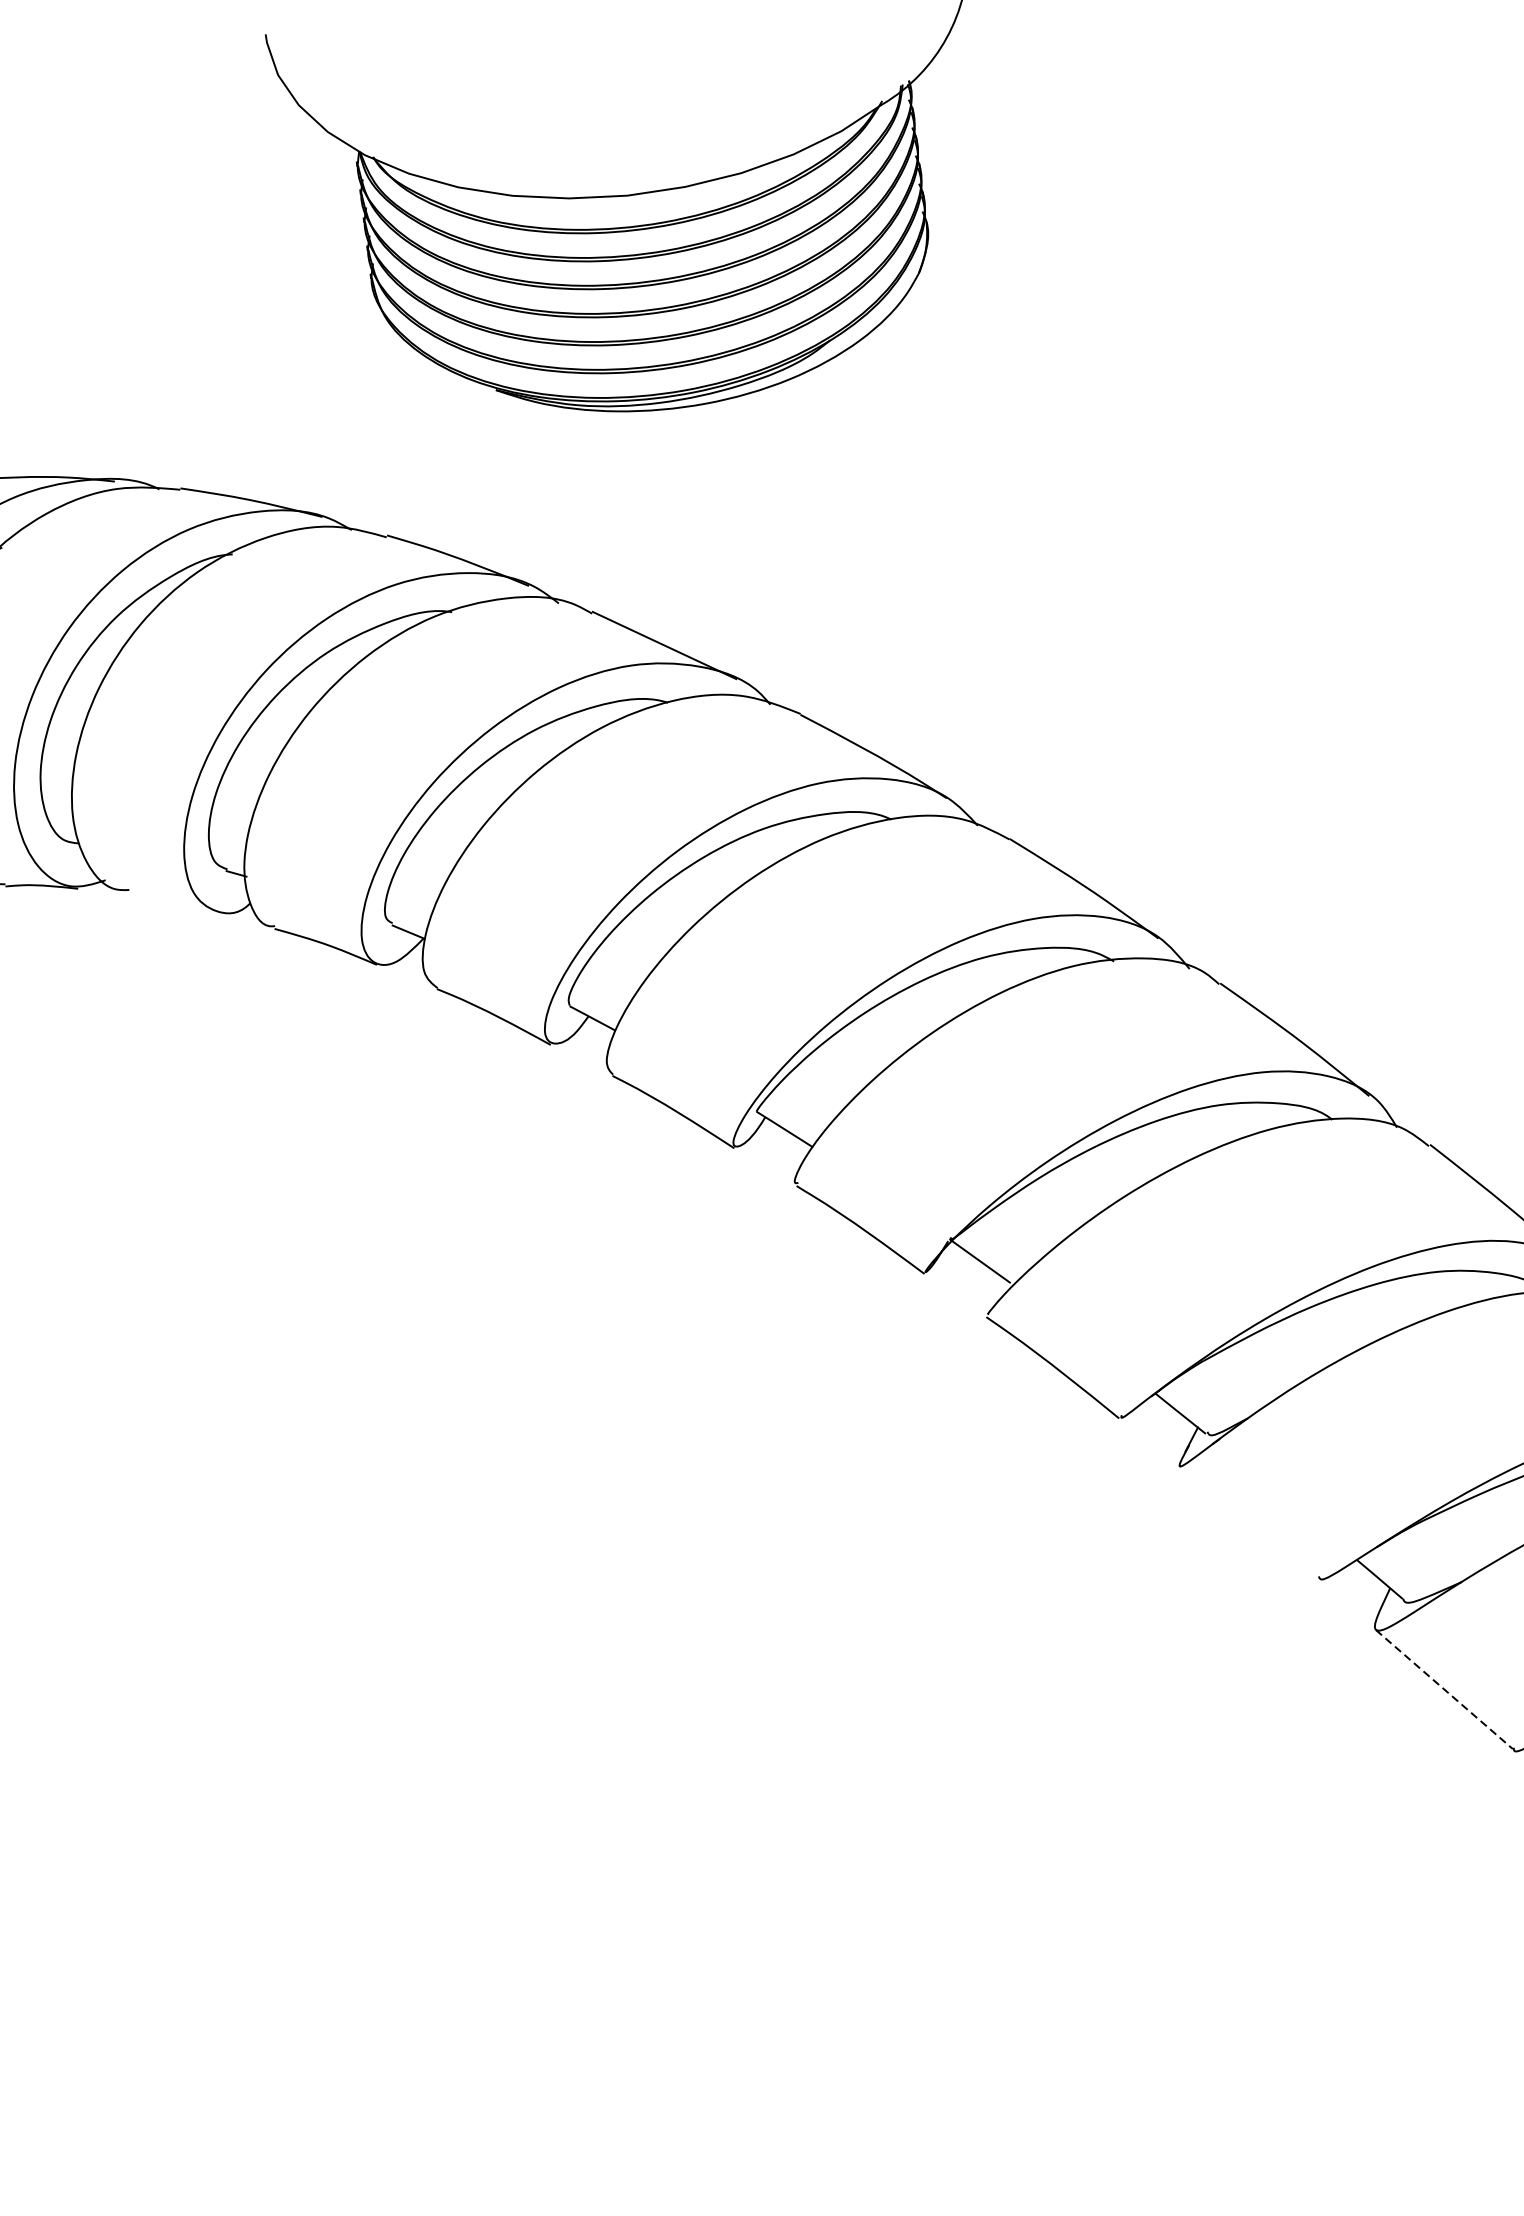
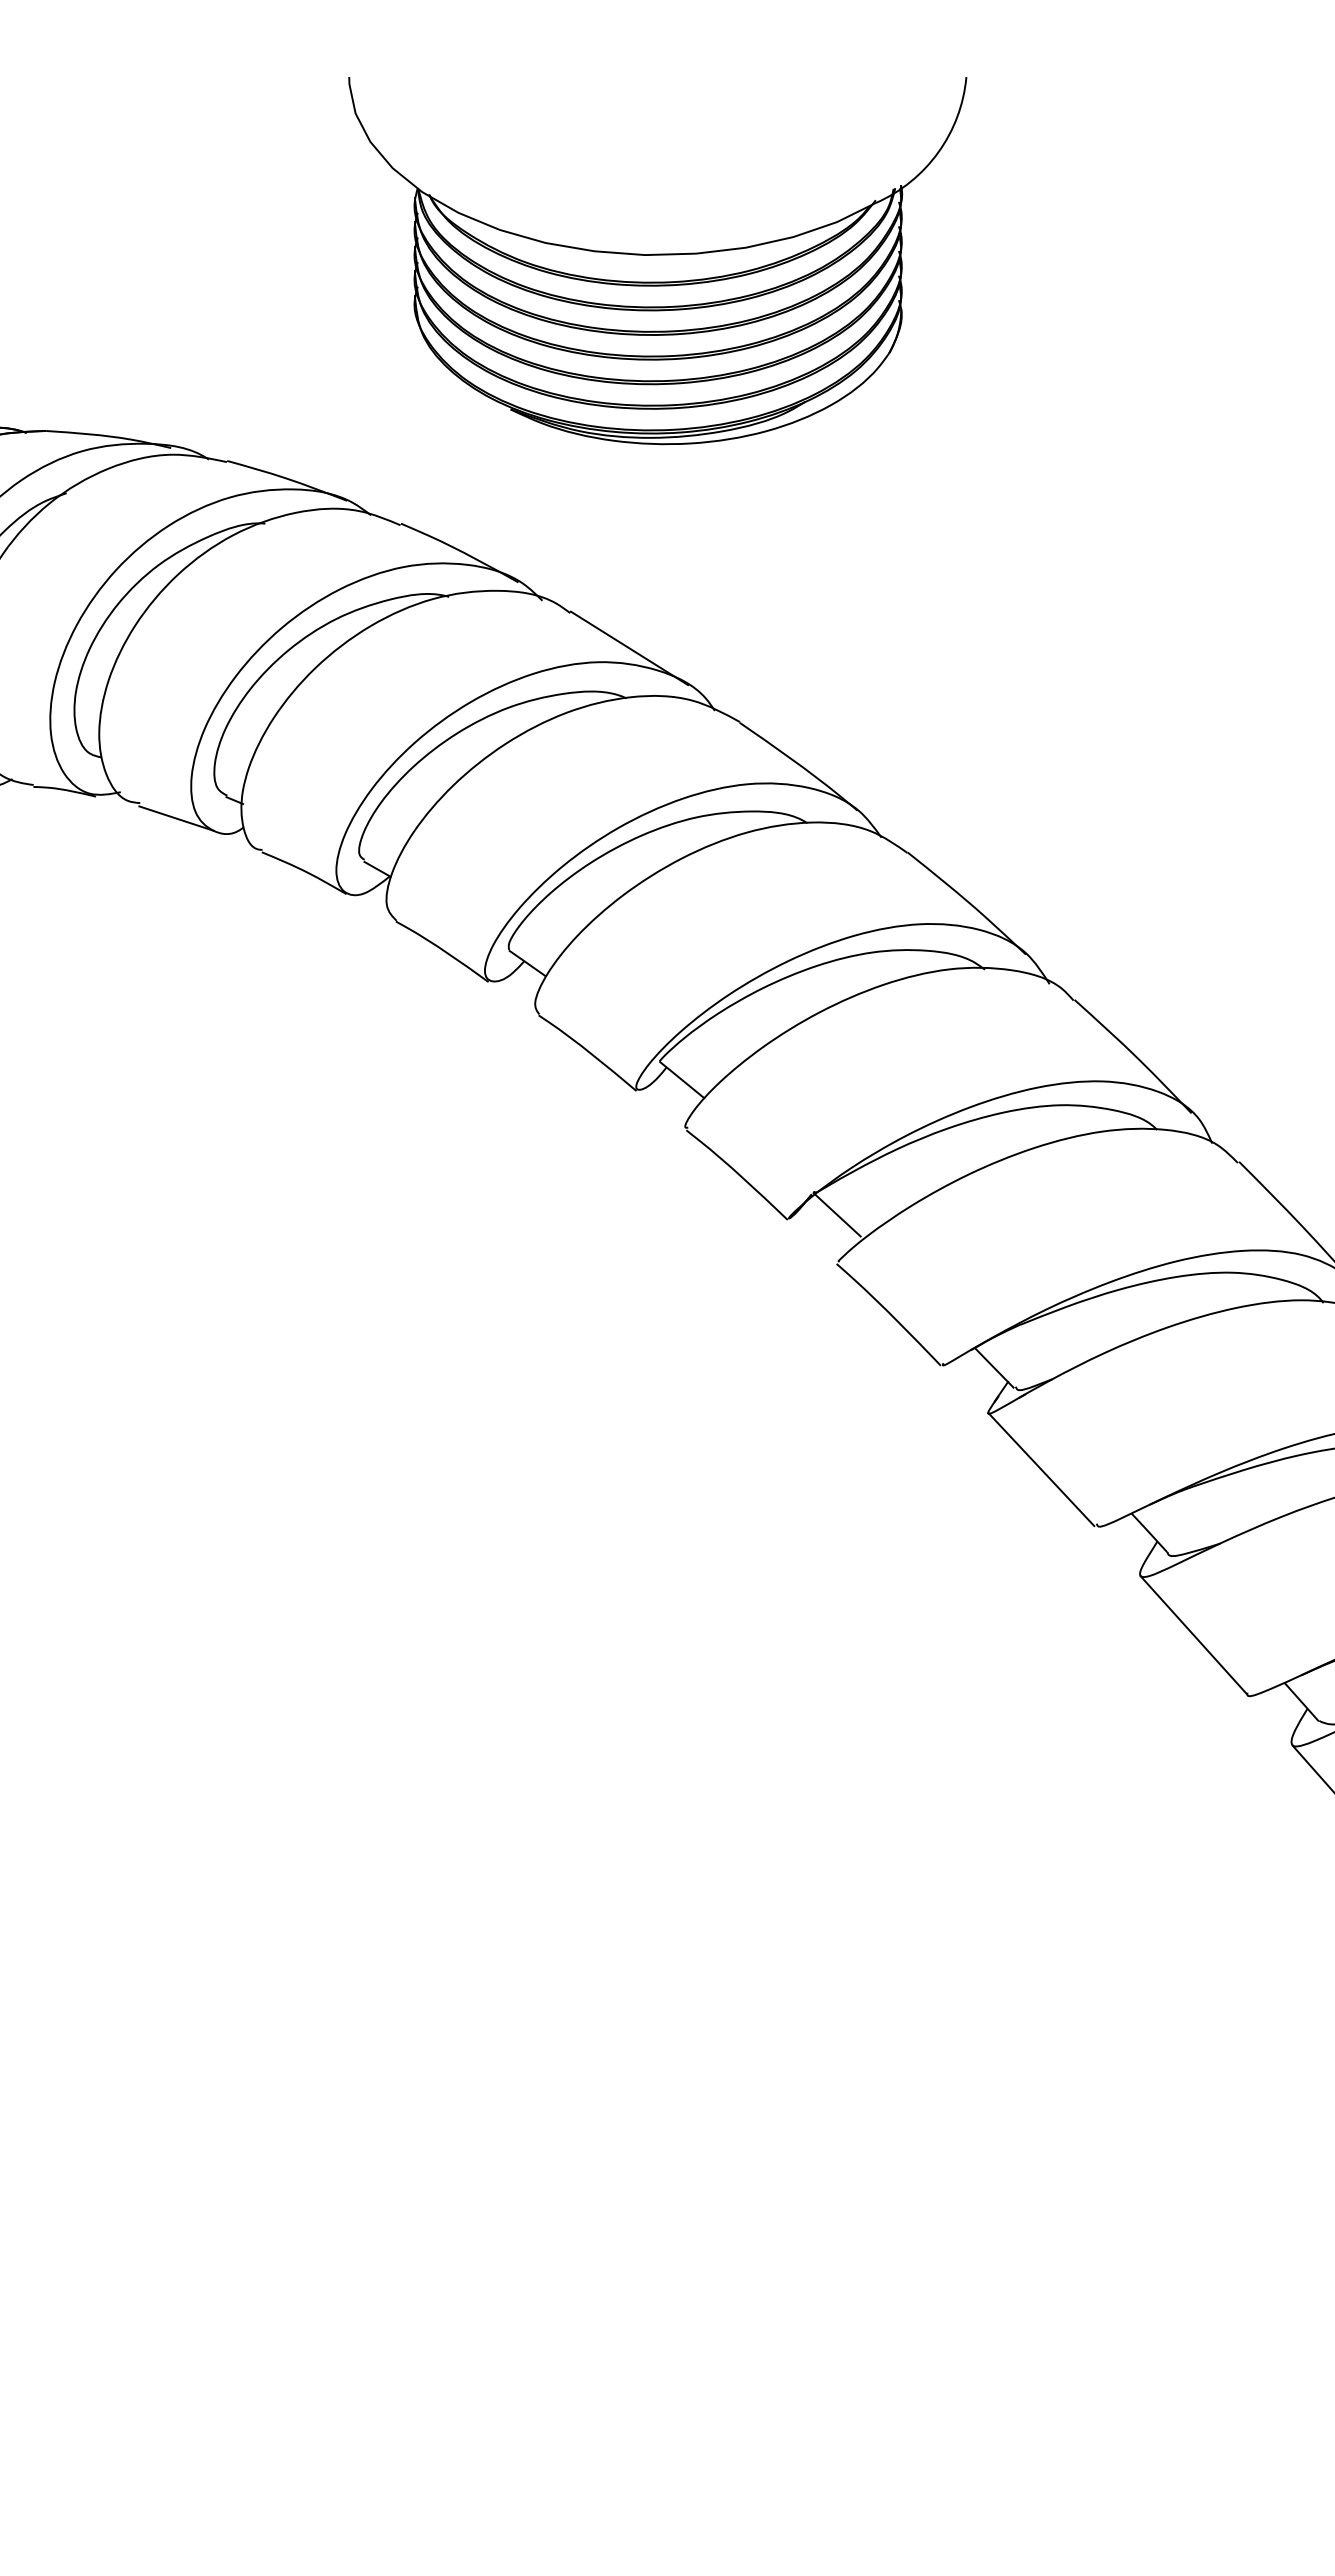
line: (172, 902) -> (176, 818), added
line: (1248, 1522) -> (1041, 1469), added
line: (1444, 1690) -> (1193, 1635), dashed -> solid

